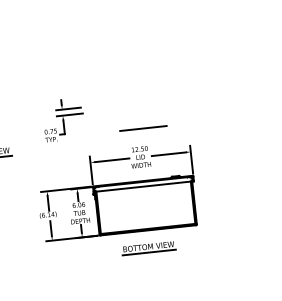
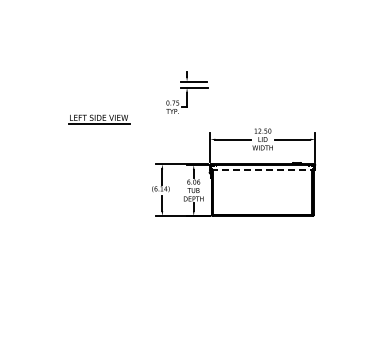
line: (143, 128) -> (268, 110), removed
line: (143, 186) -> (262, 170), solid -> dashed
part: (148, 248) -> (261, 234), removed

